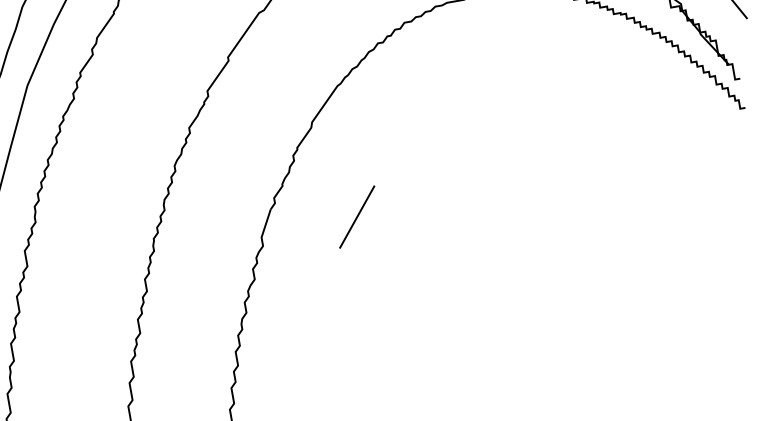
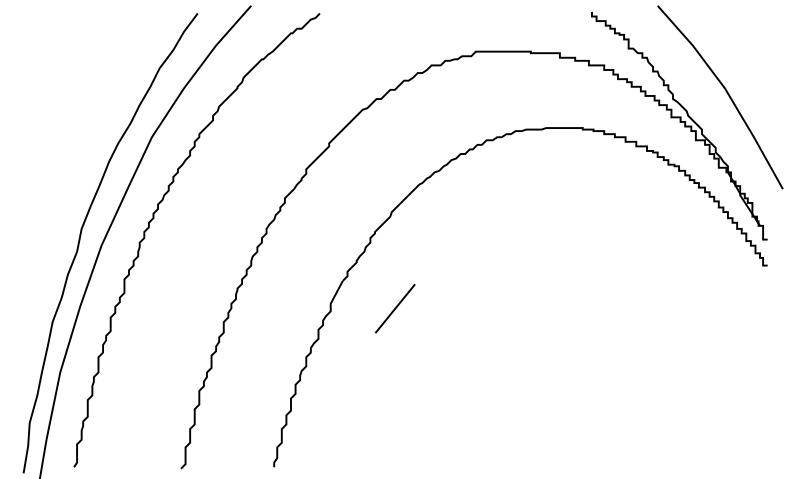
line: (357, 216) -> (395, 308), moved

